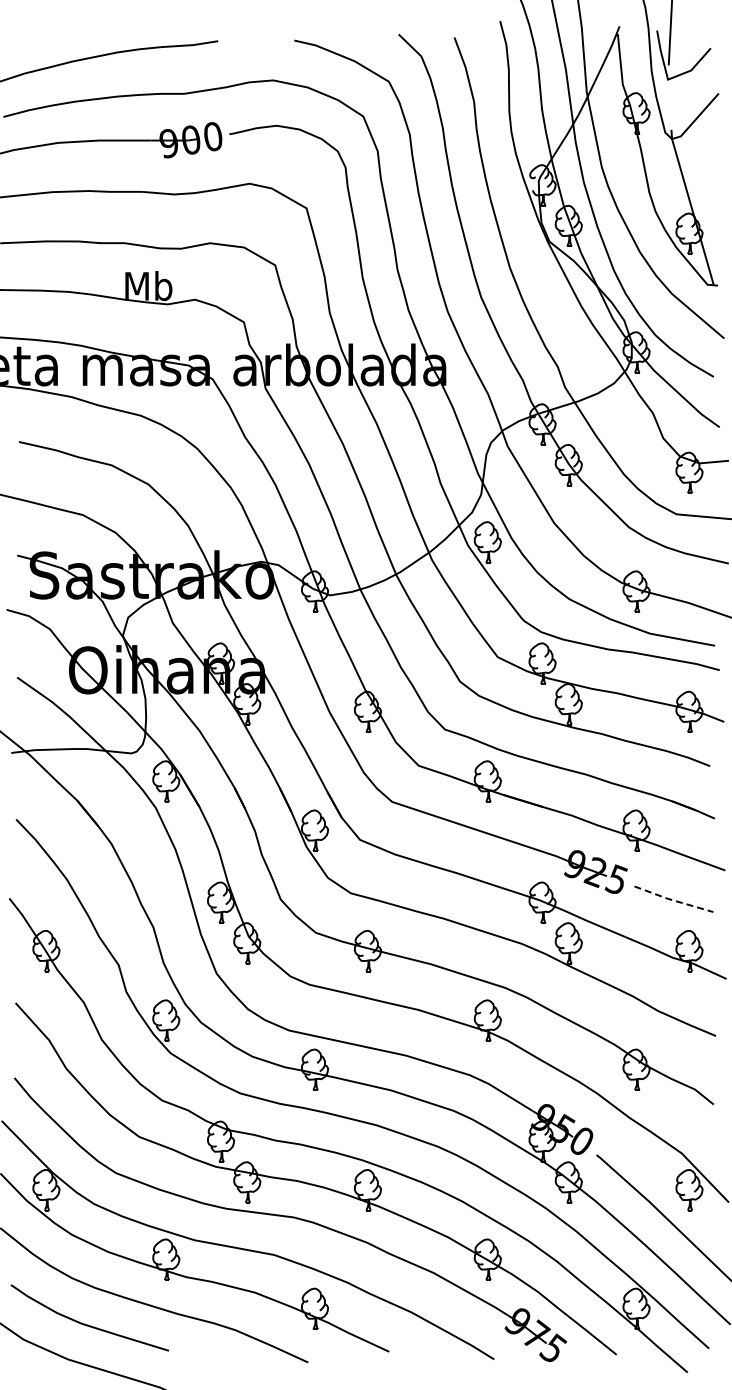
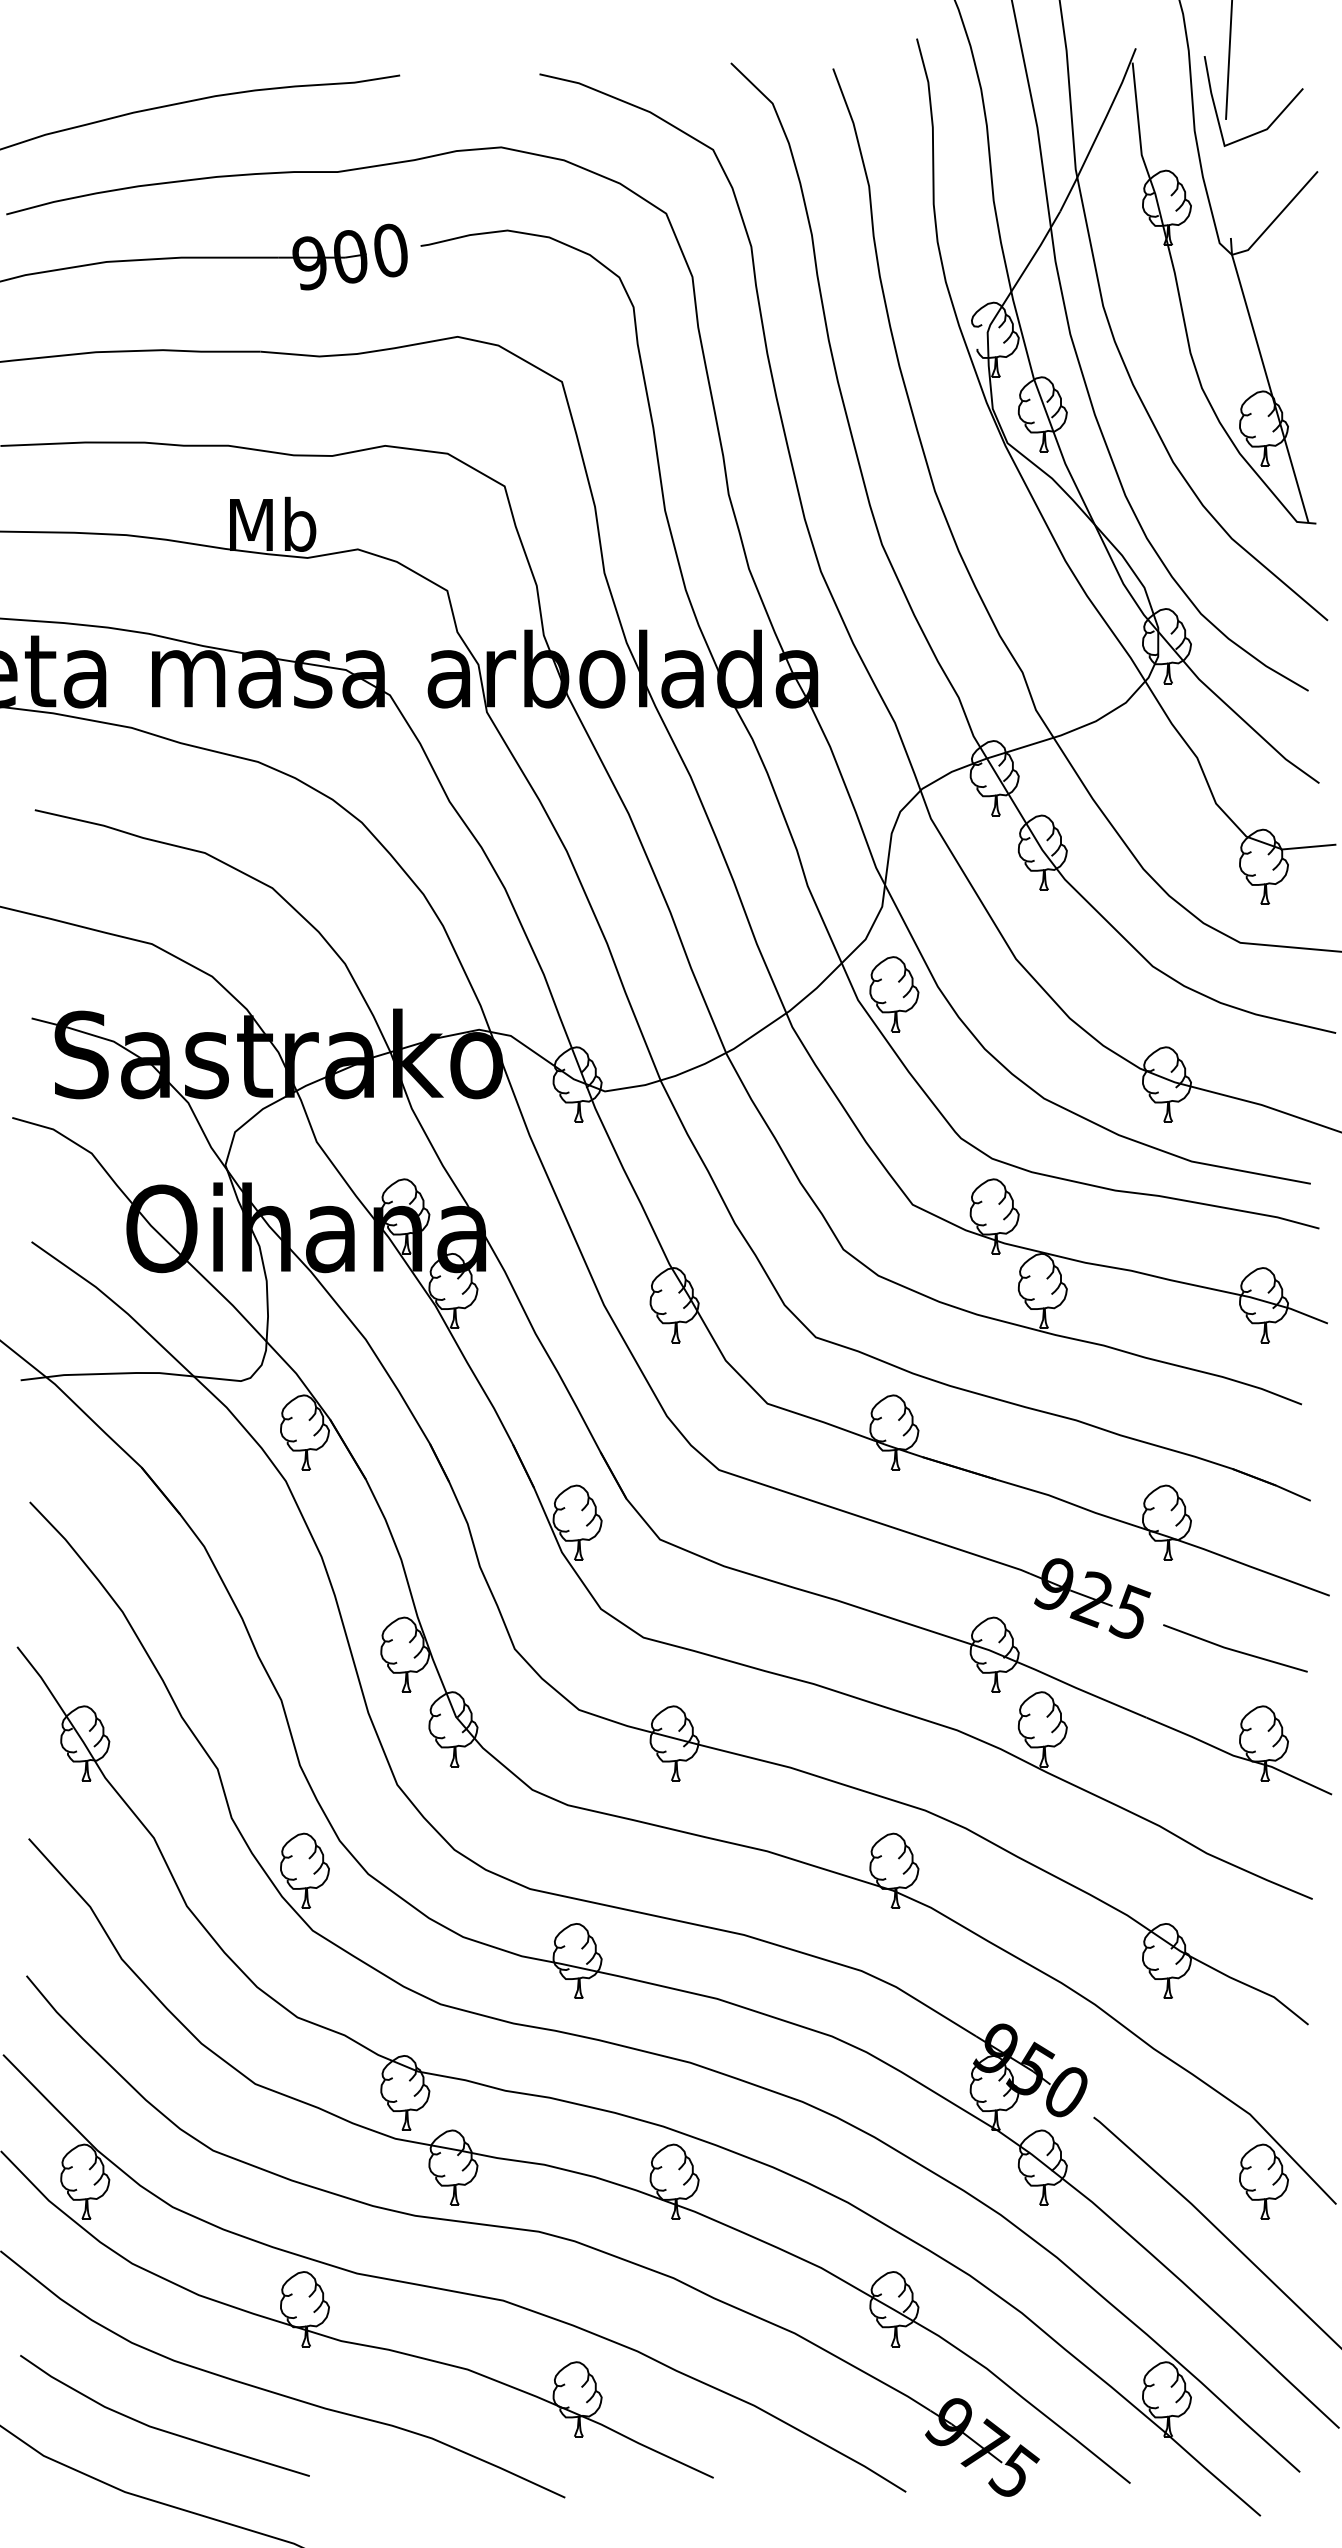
line: (673, 900) -> (1234, 1650), dashed -> solid

